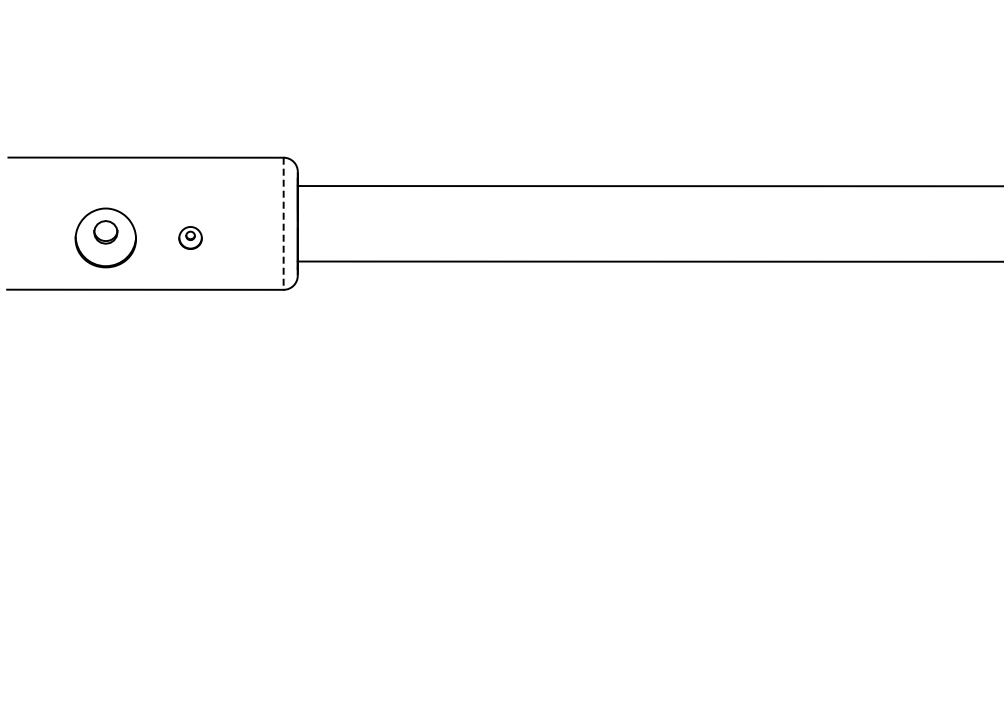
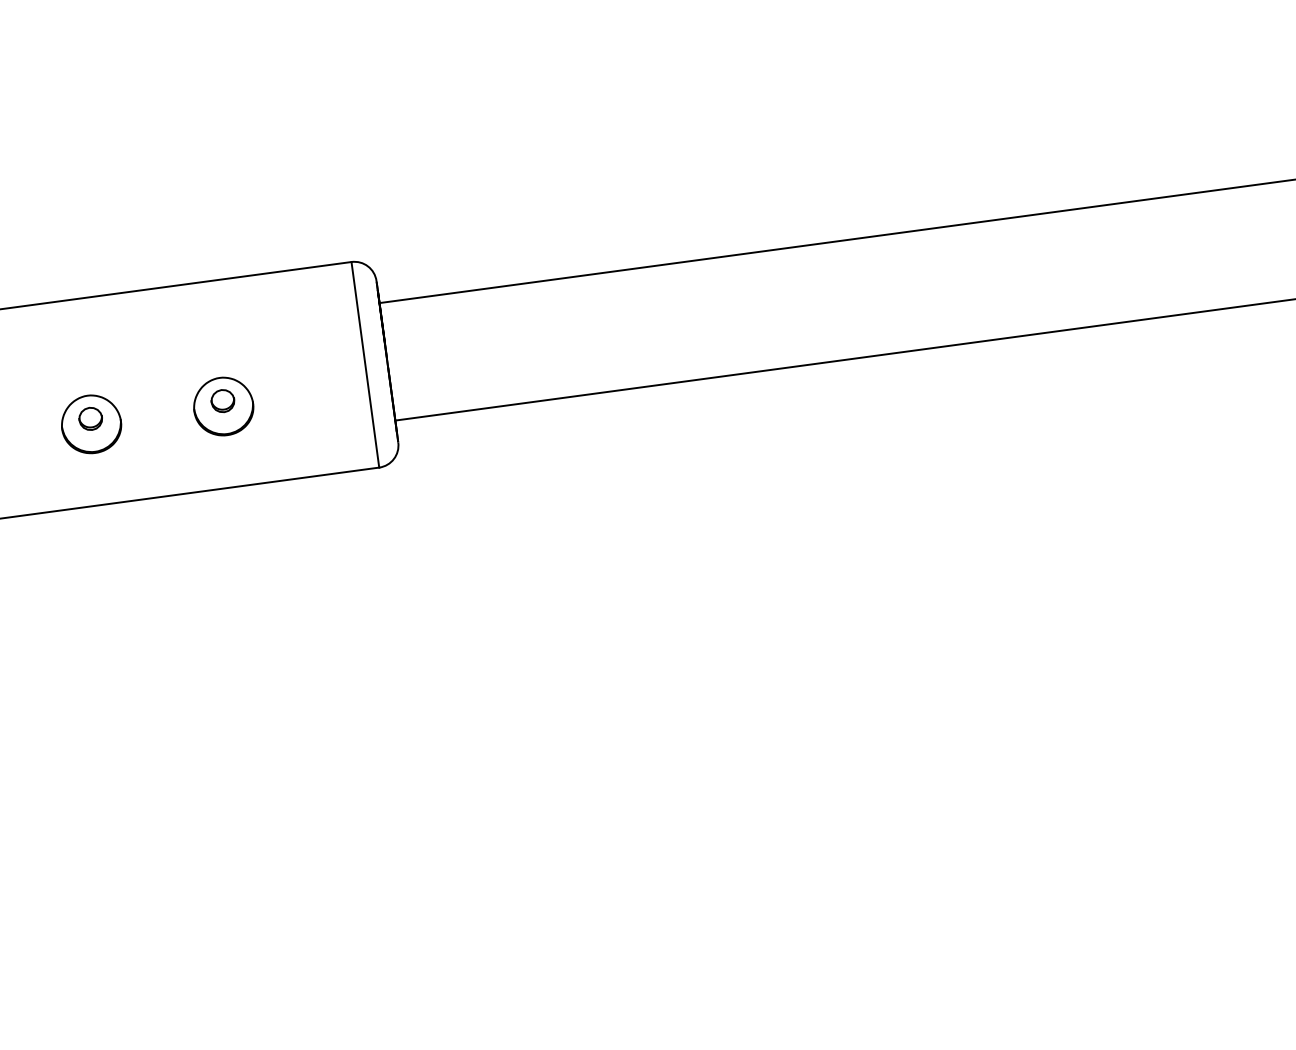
line: (283, 224) -> (365, 365), dashed -> solid
part: (105, 237) -> (91, 423), size x0.62
part: (190, 237) -> (223, 405), size x1.67

